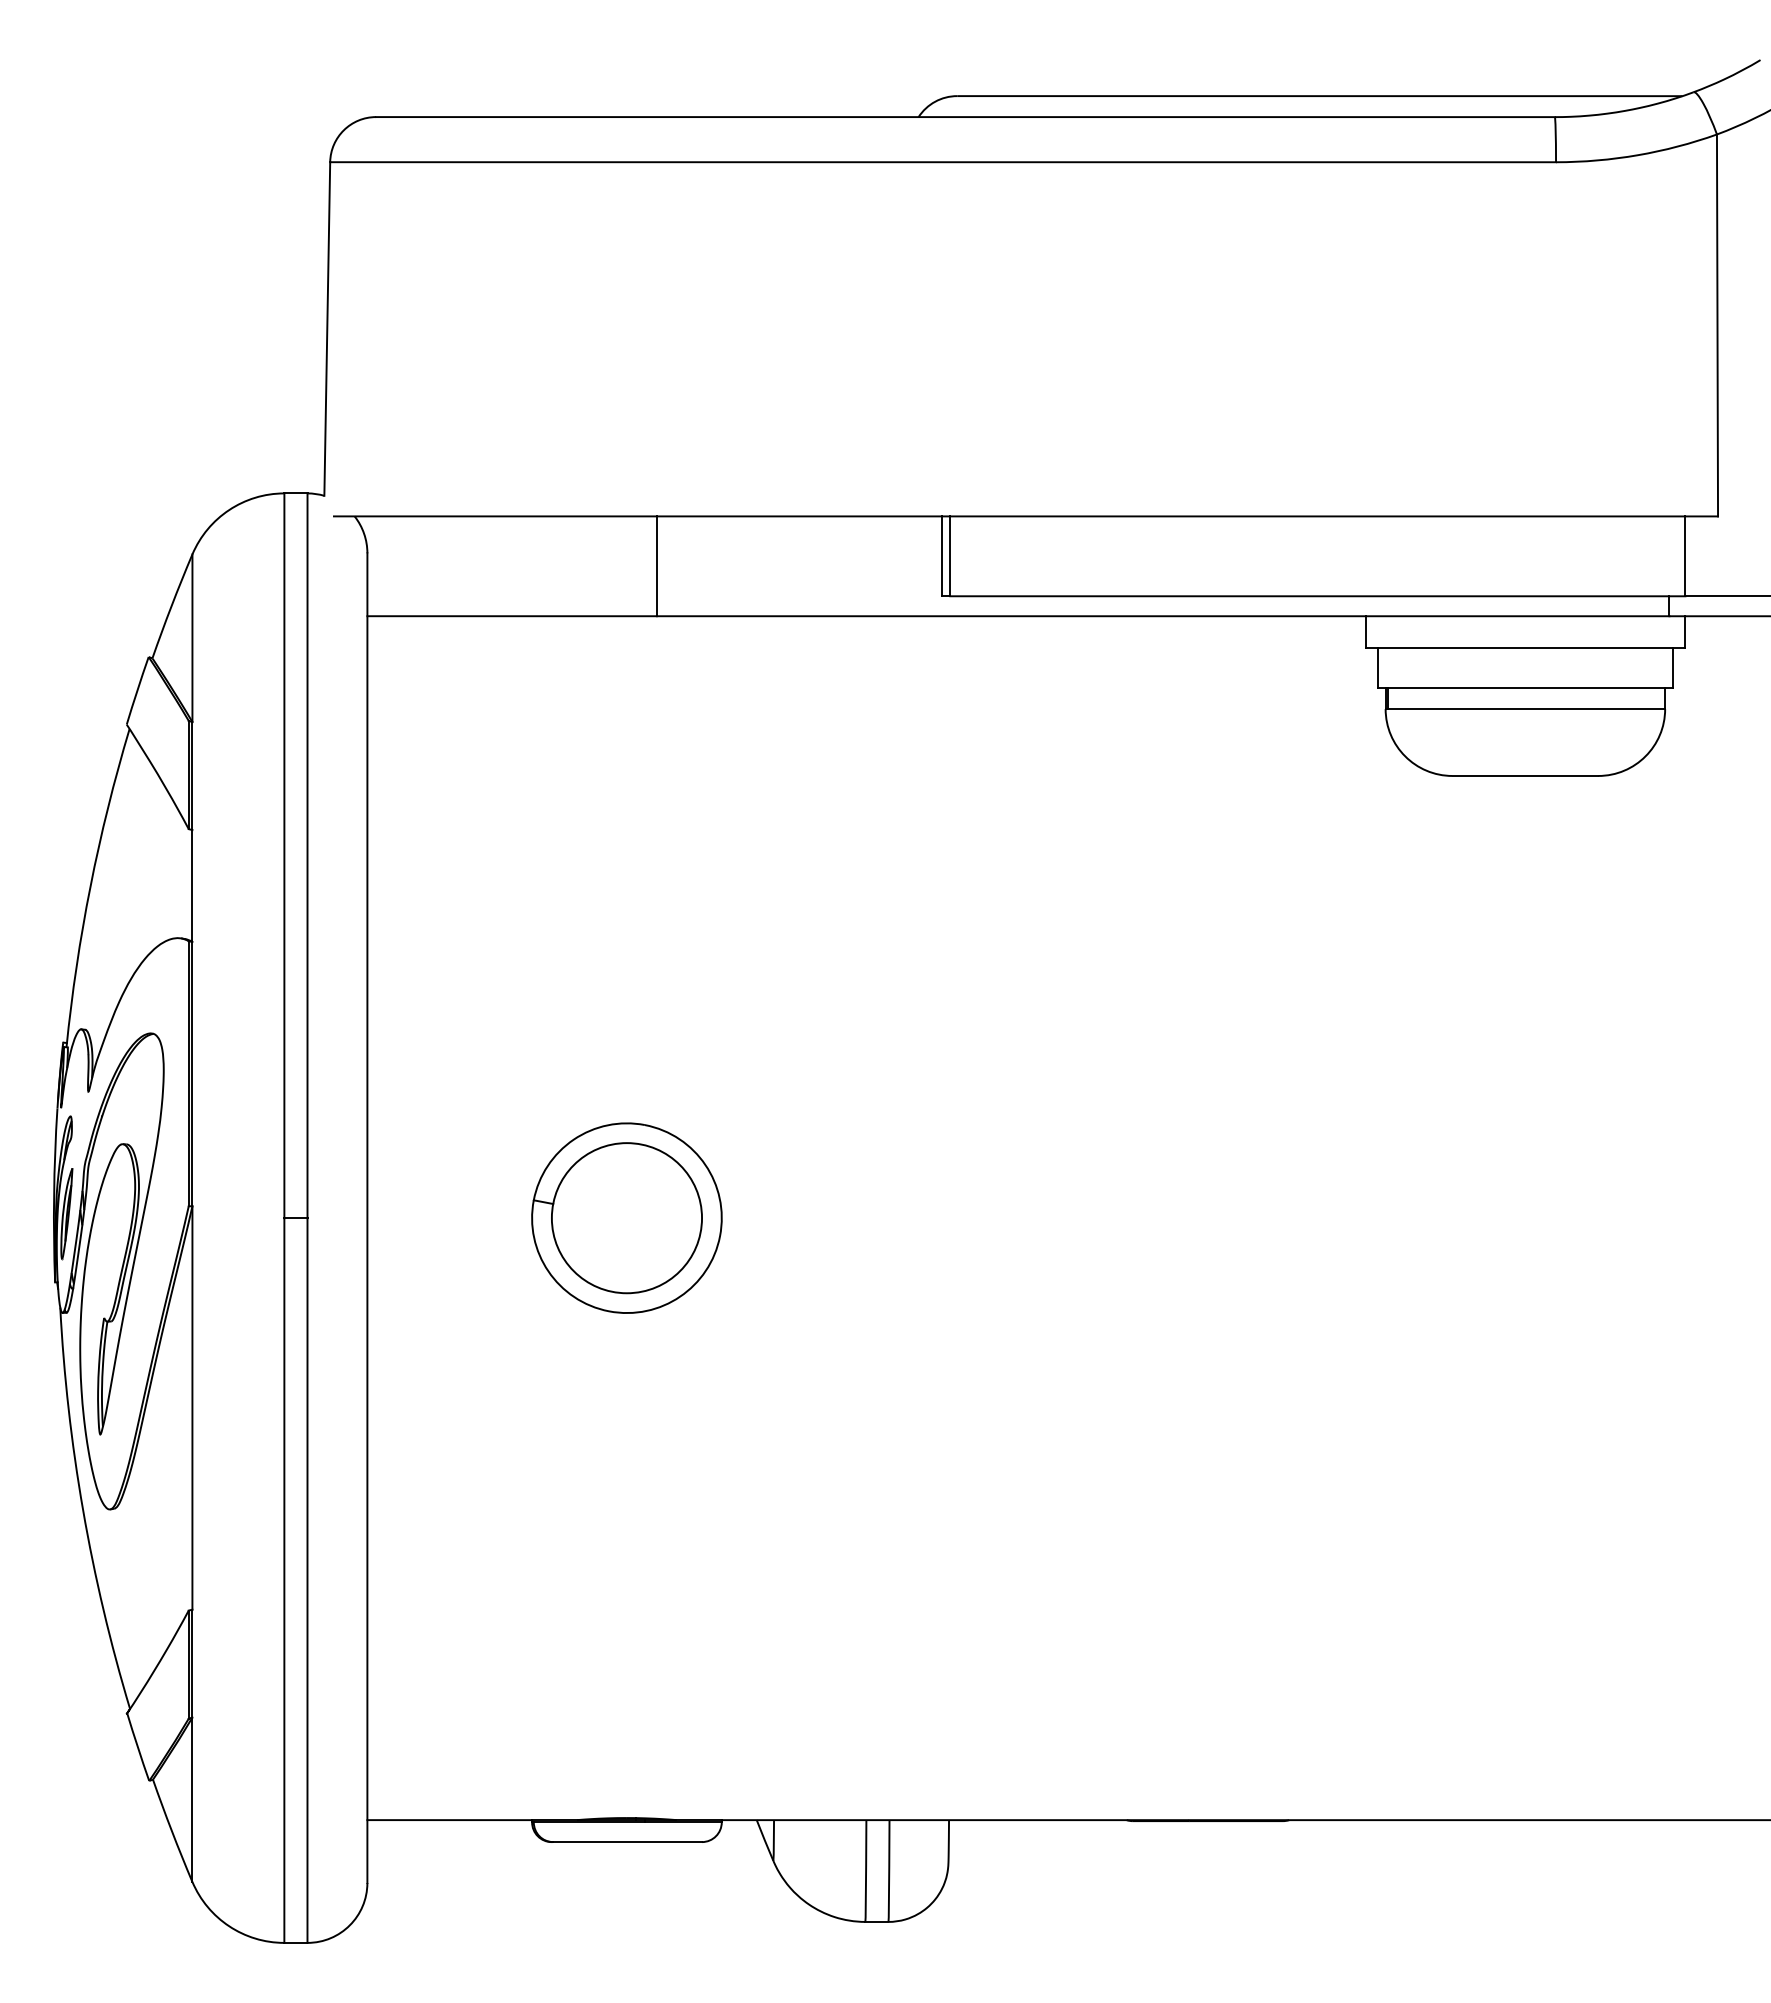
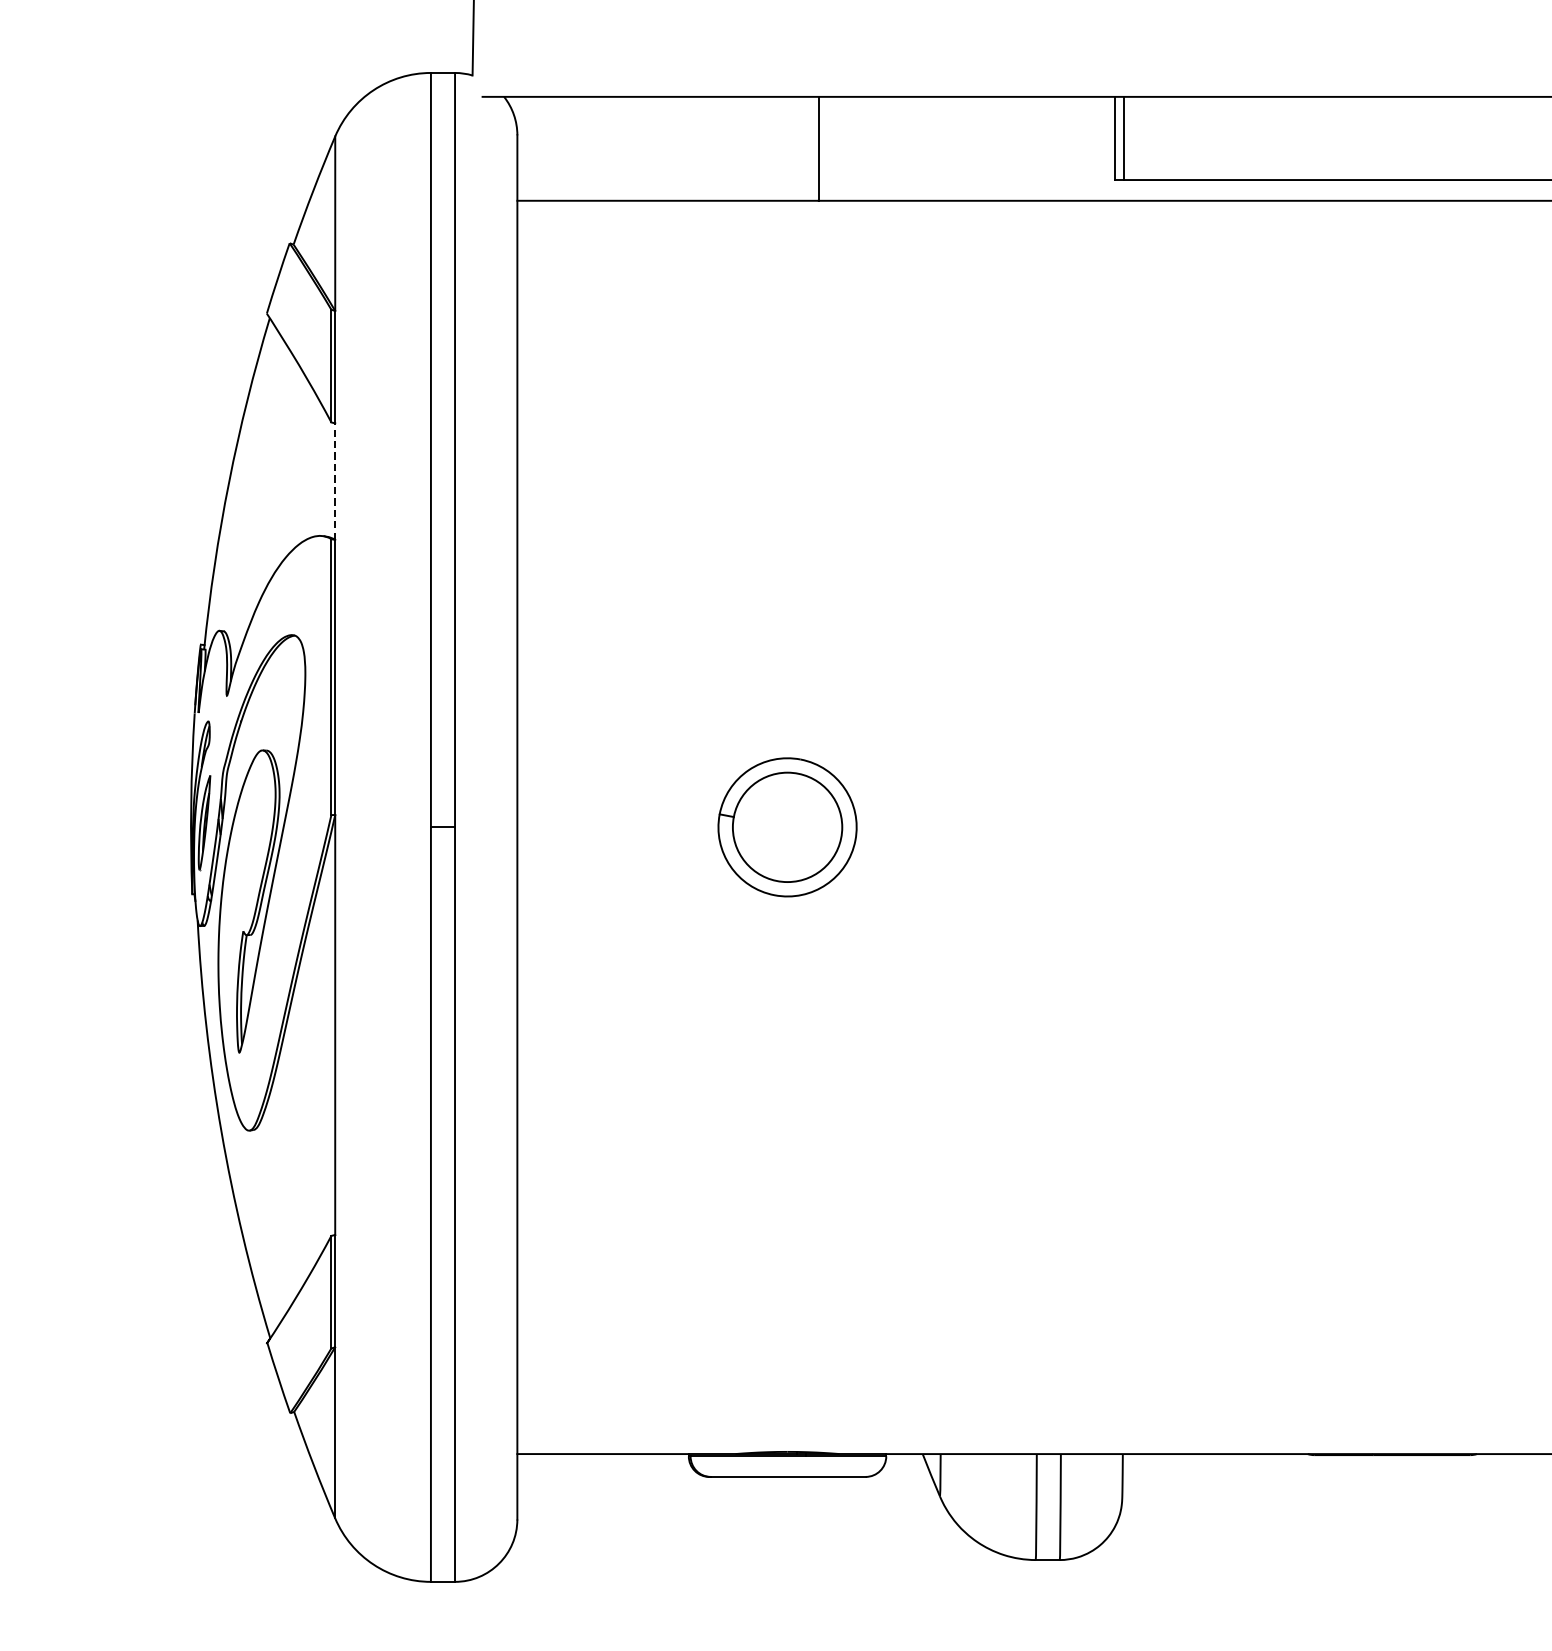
line: (192, 886) -> (335, 482), solid -> dashed
part: (626, 1217) -> (787, 826), size x0.7

